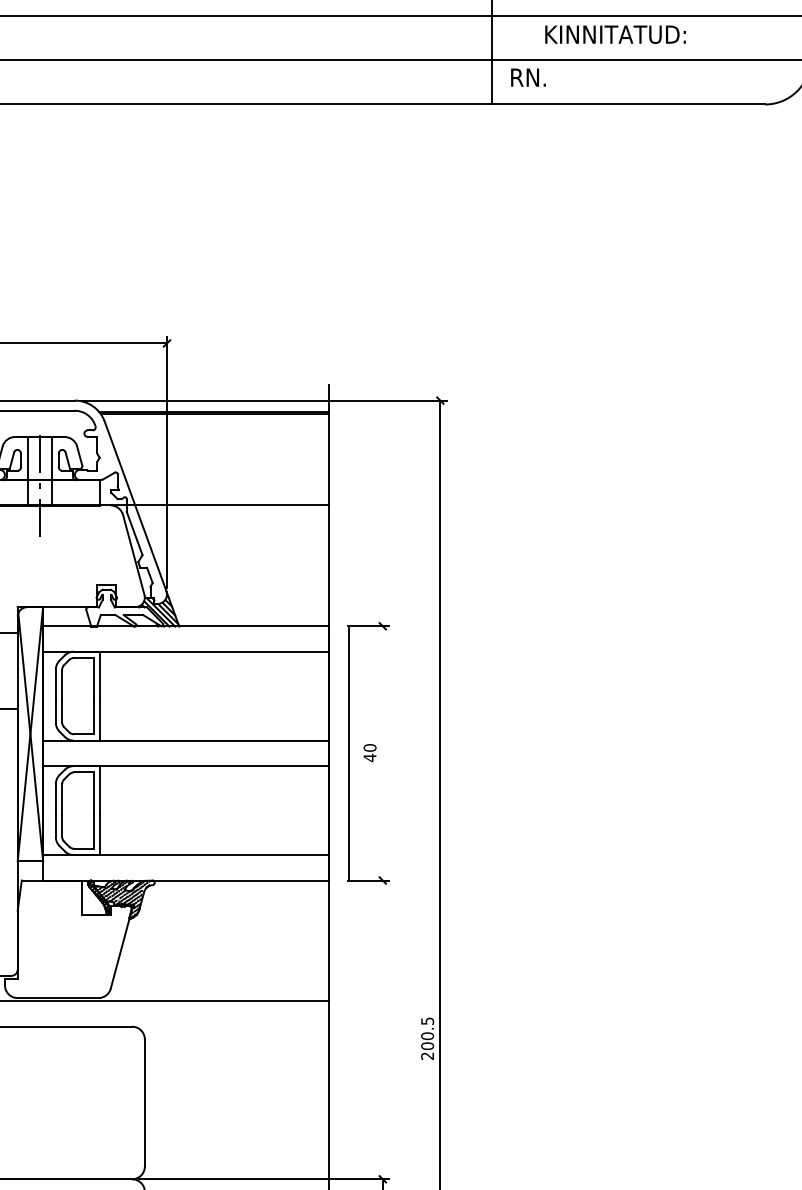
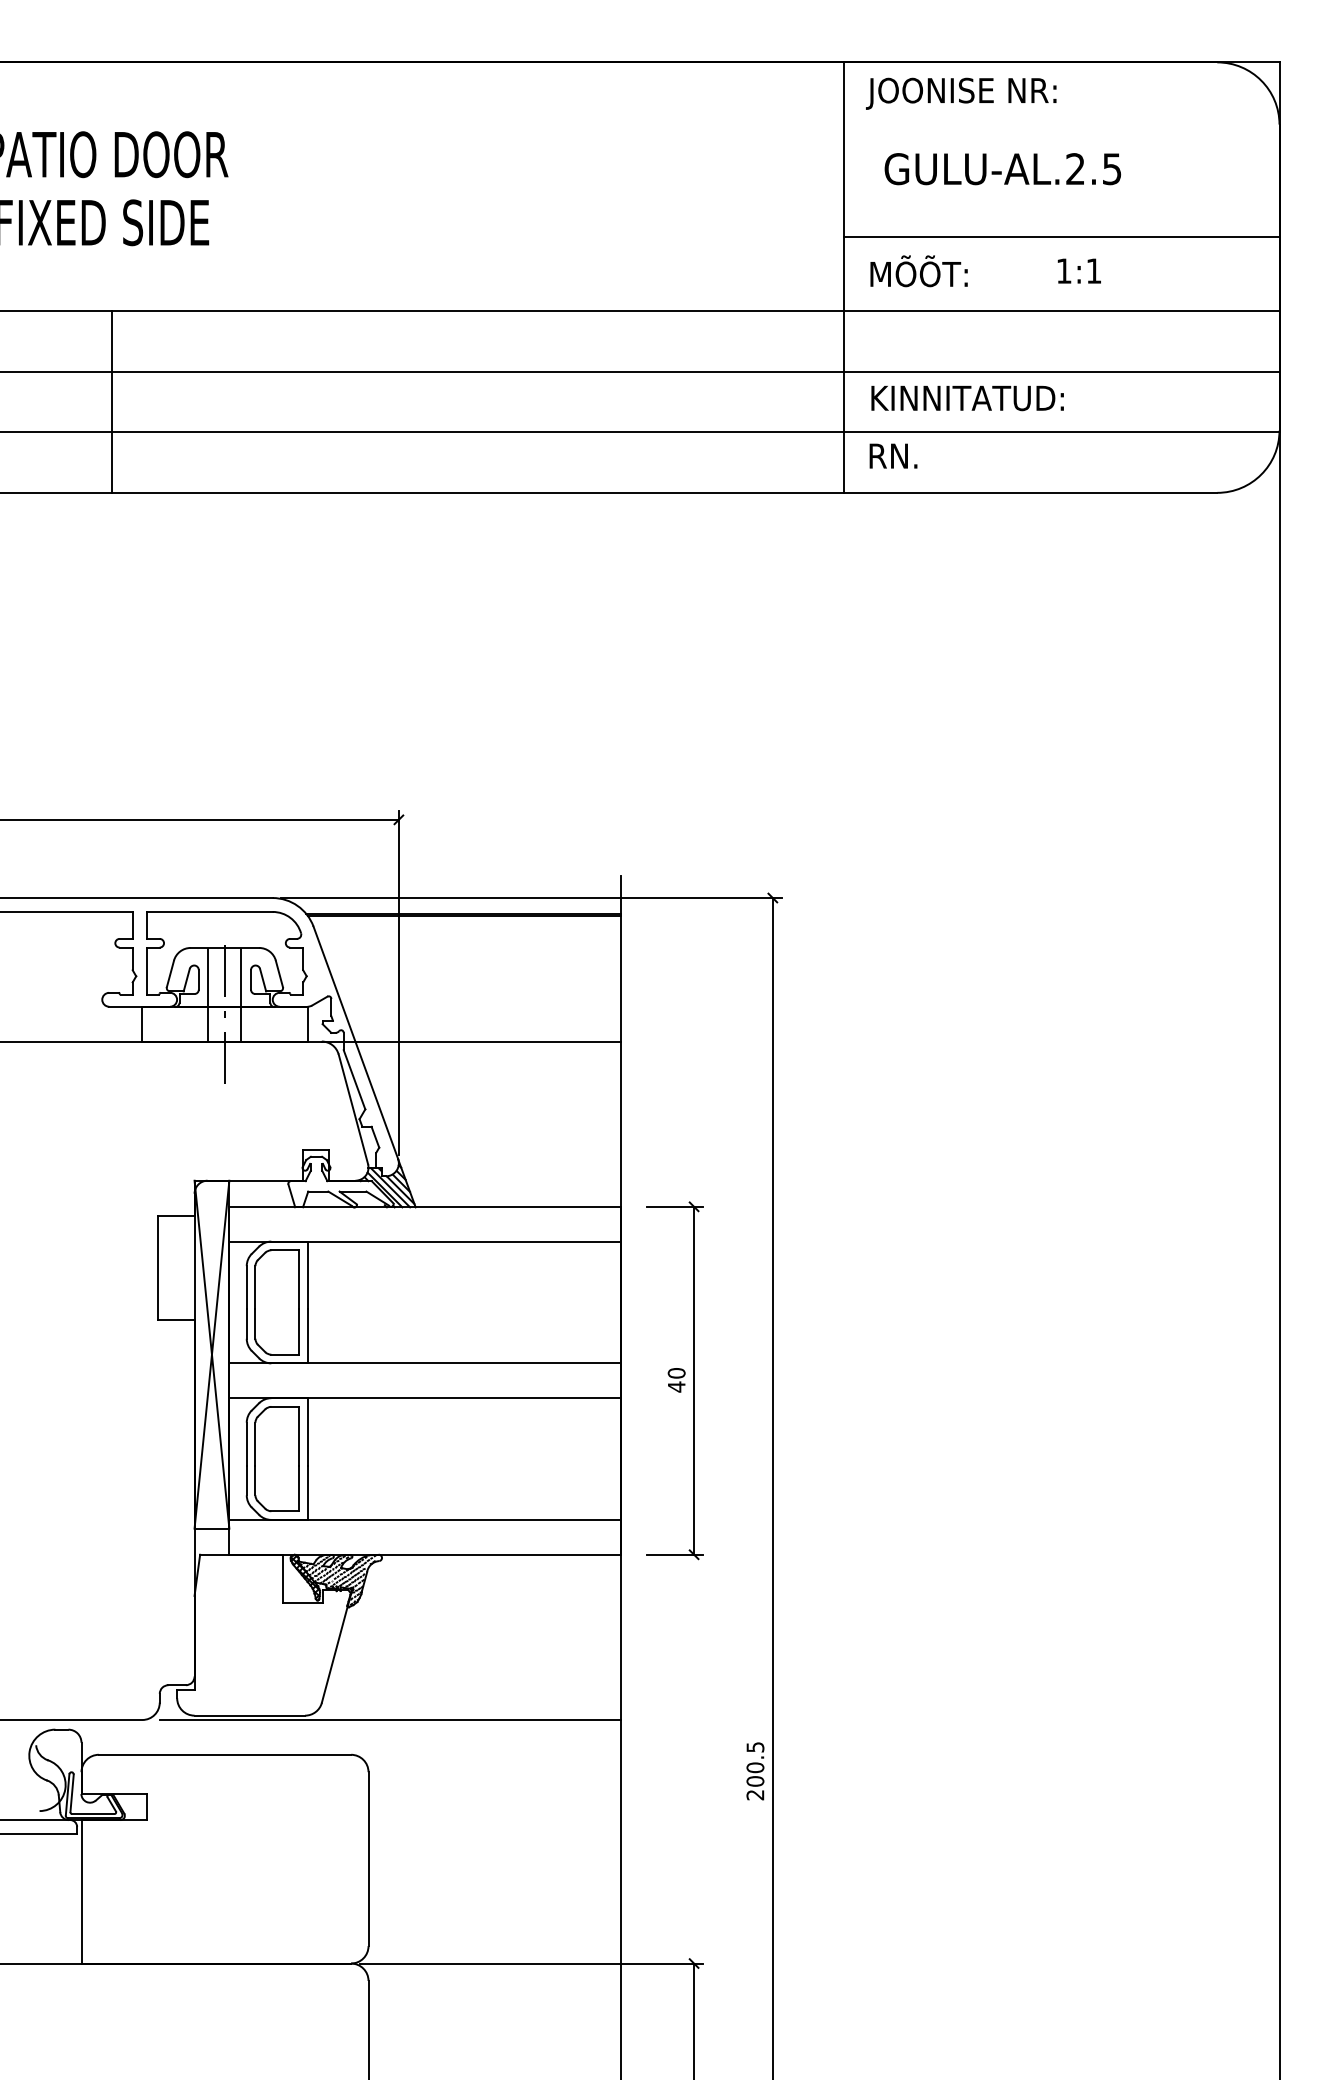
text: (615, 34) -> (967, 398), moved
line: (349, 753) -> (694, 1380), moved

